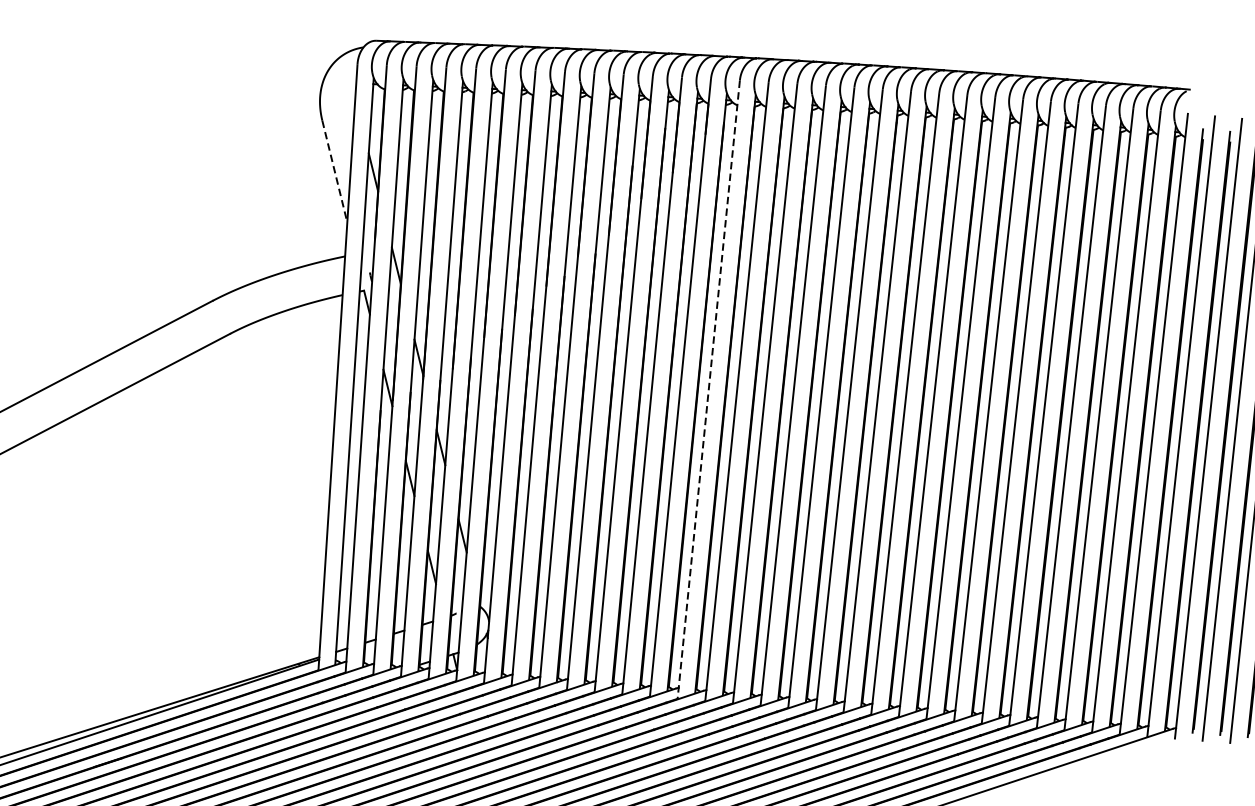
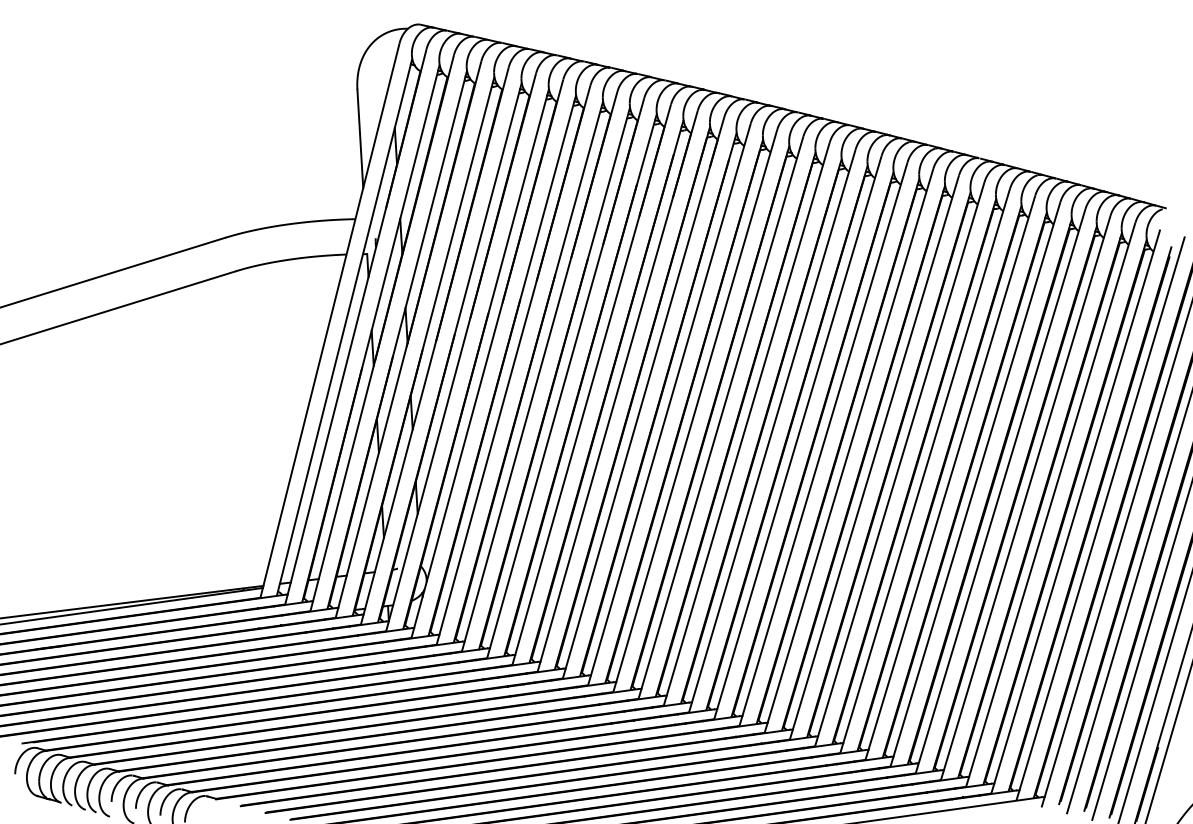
line: (335, 172) -> (360, 139), dashed -> solid
line: (709, 390) -> (669, 405), dashed -> solid

